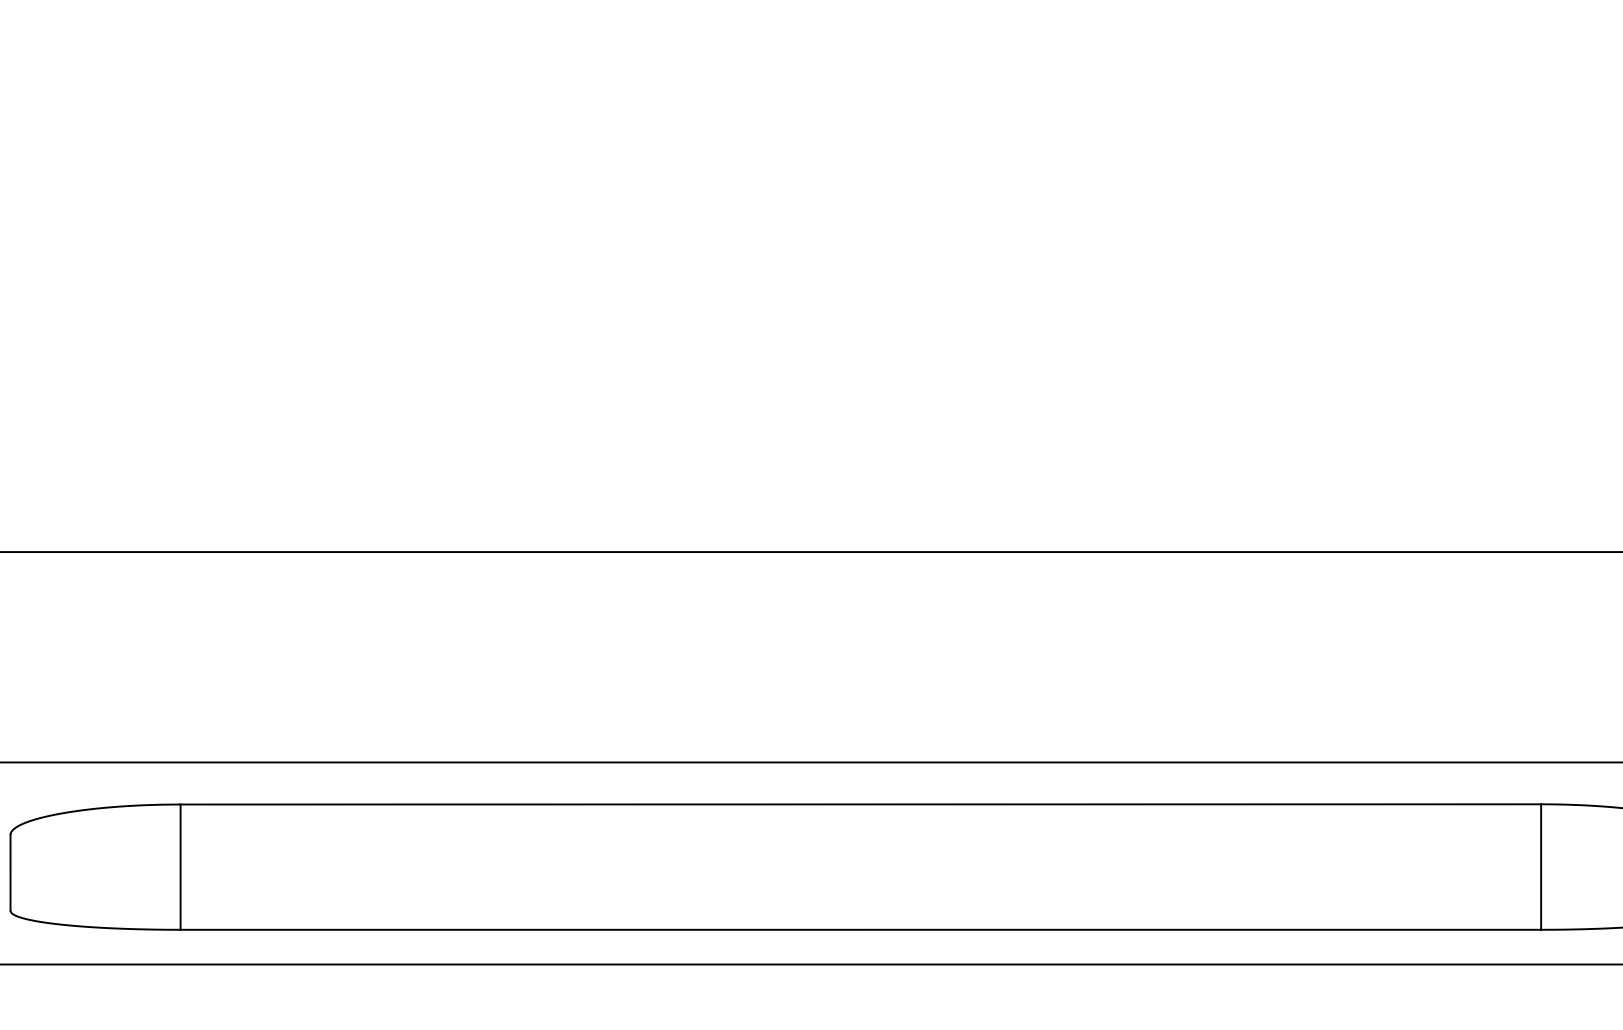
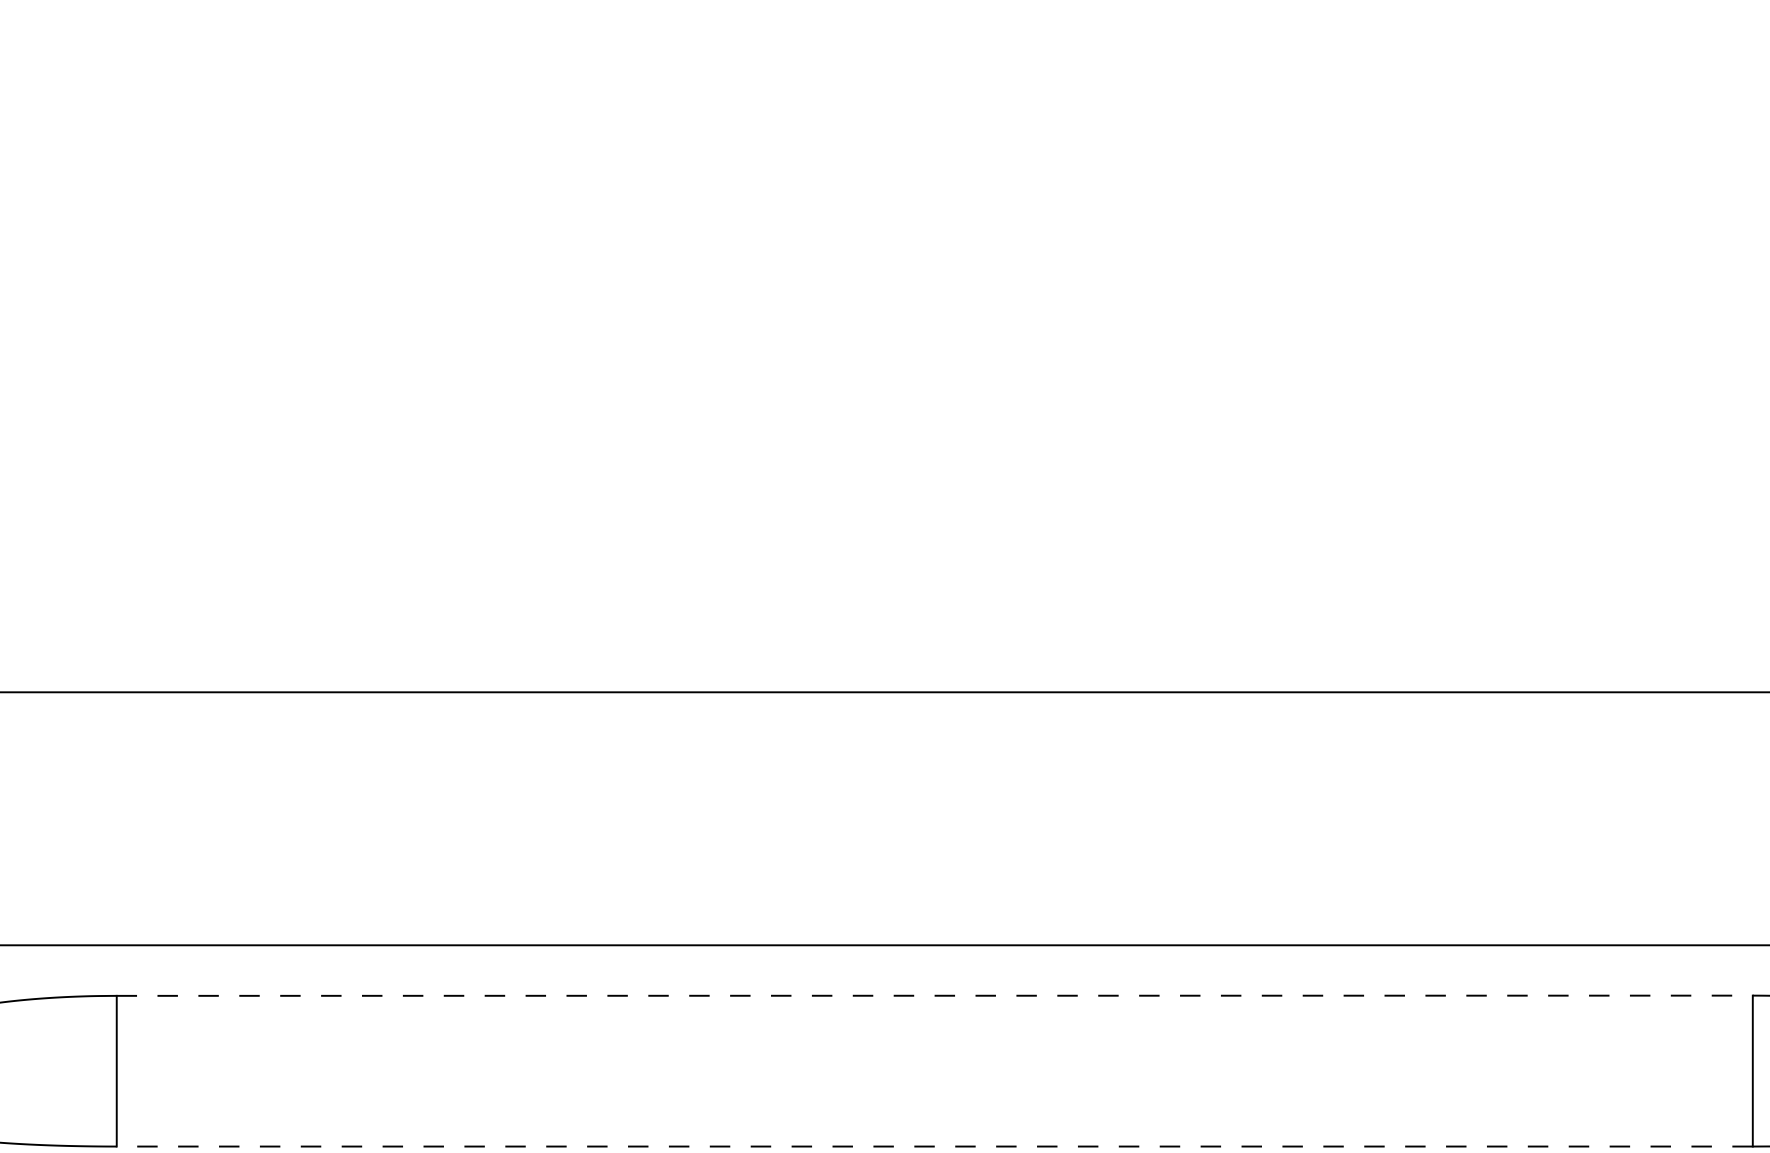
line: (861, 804) -> (935, 995), solid -> dashed
line: (860, 929) -> (934, 1146), solid -> dashed

